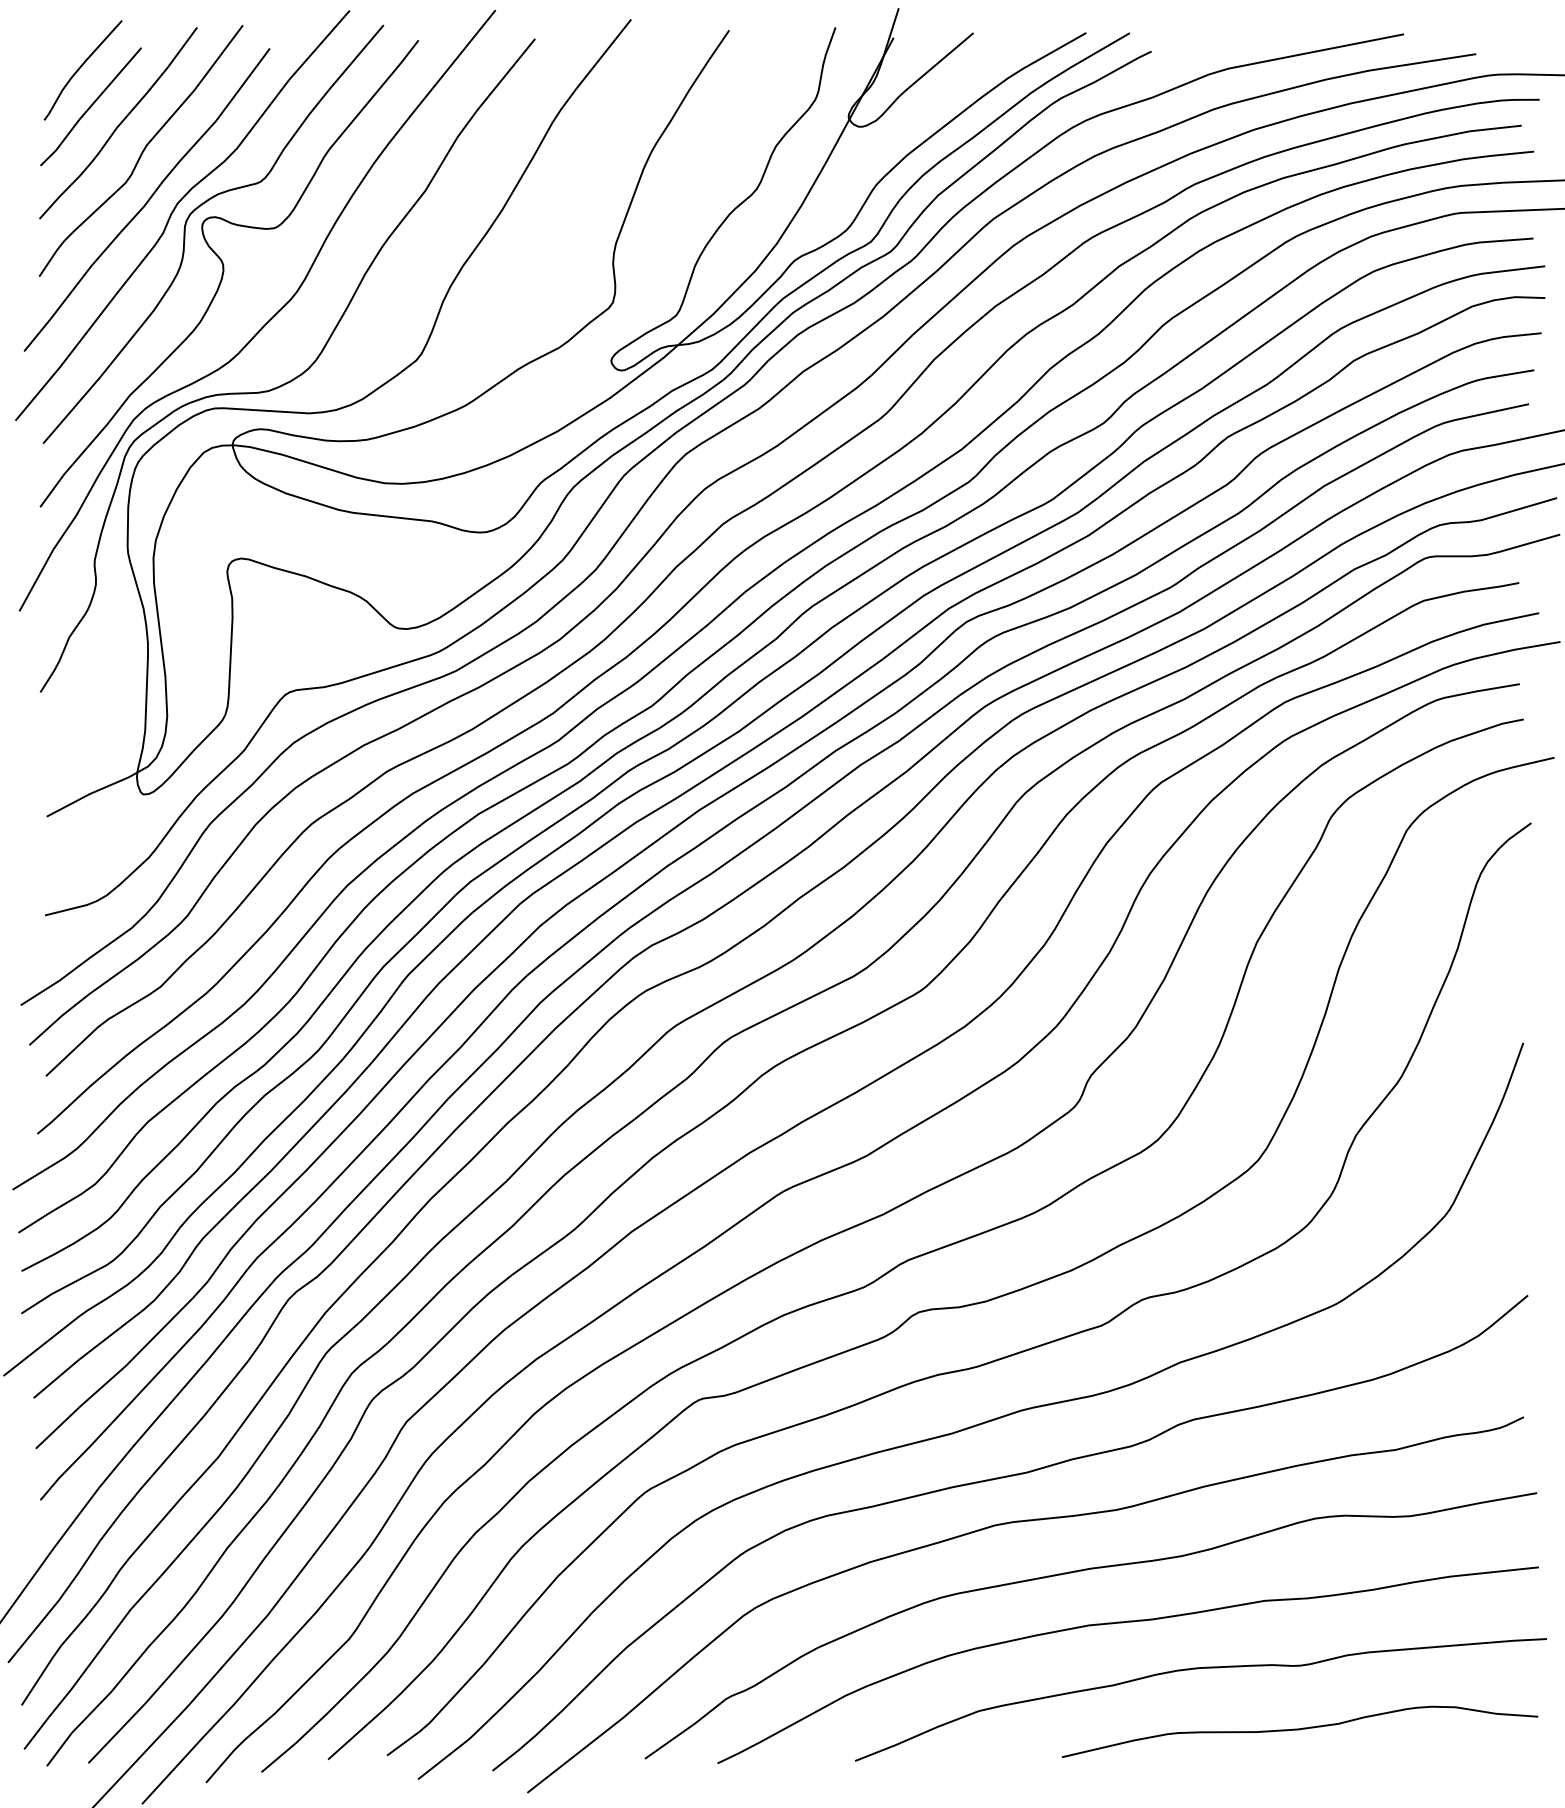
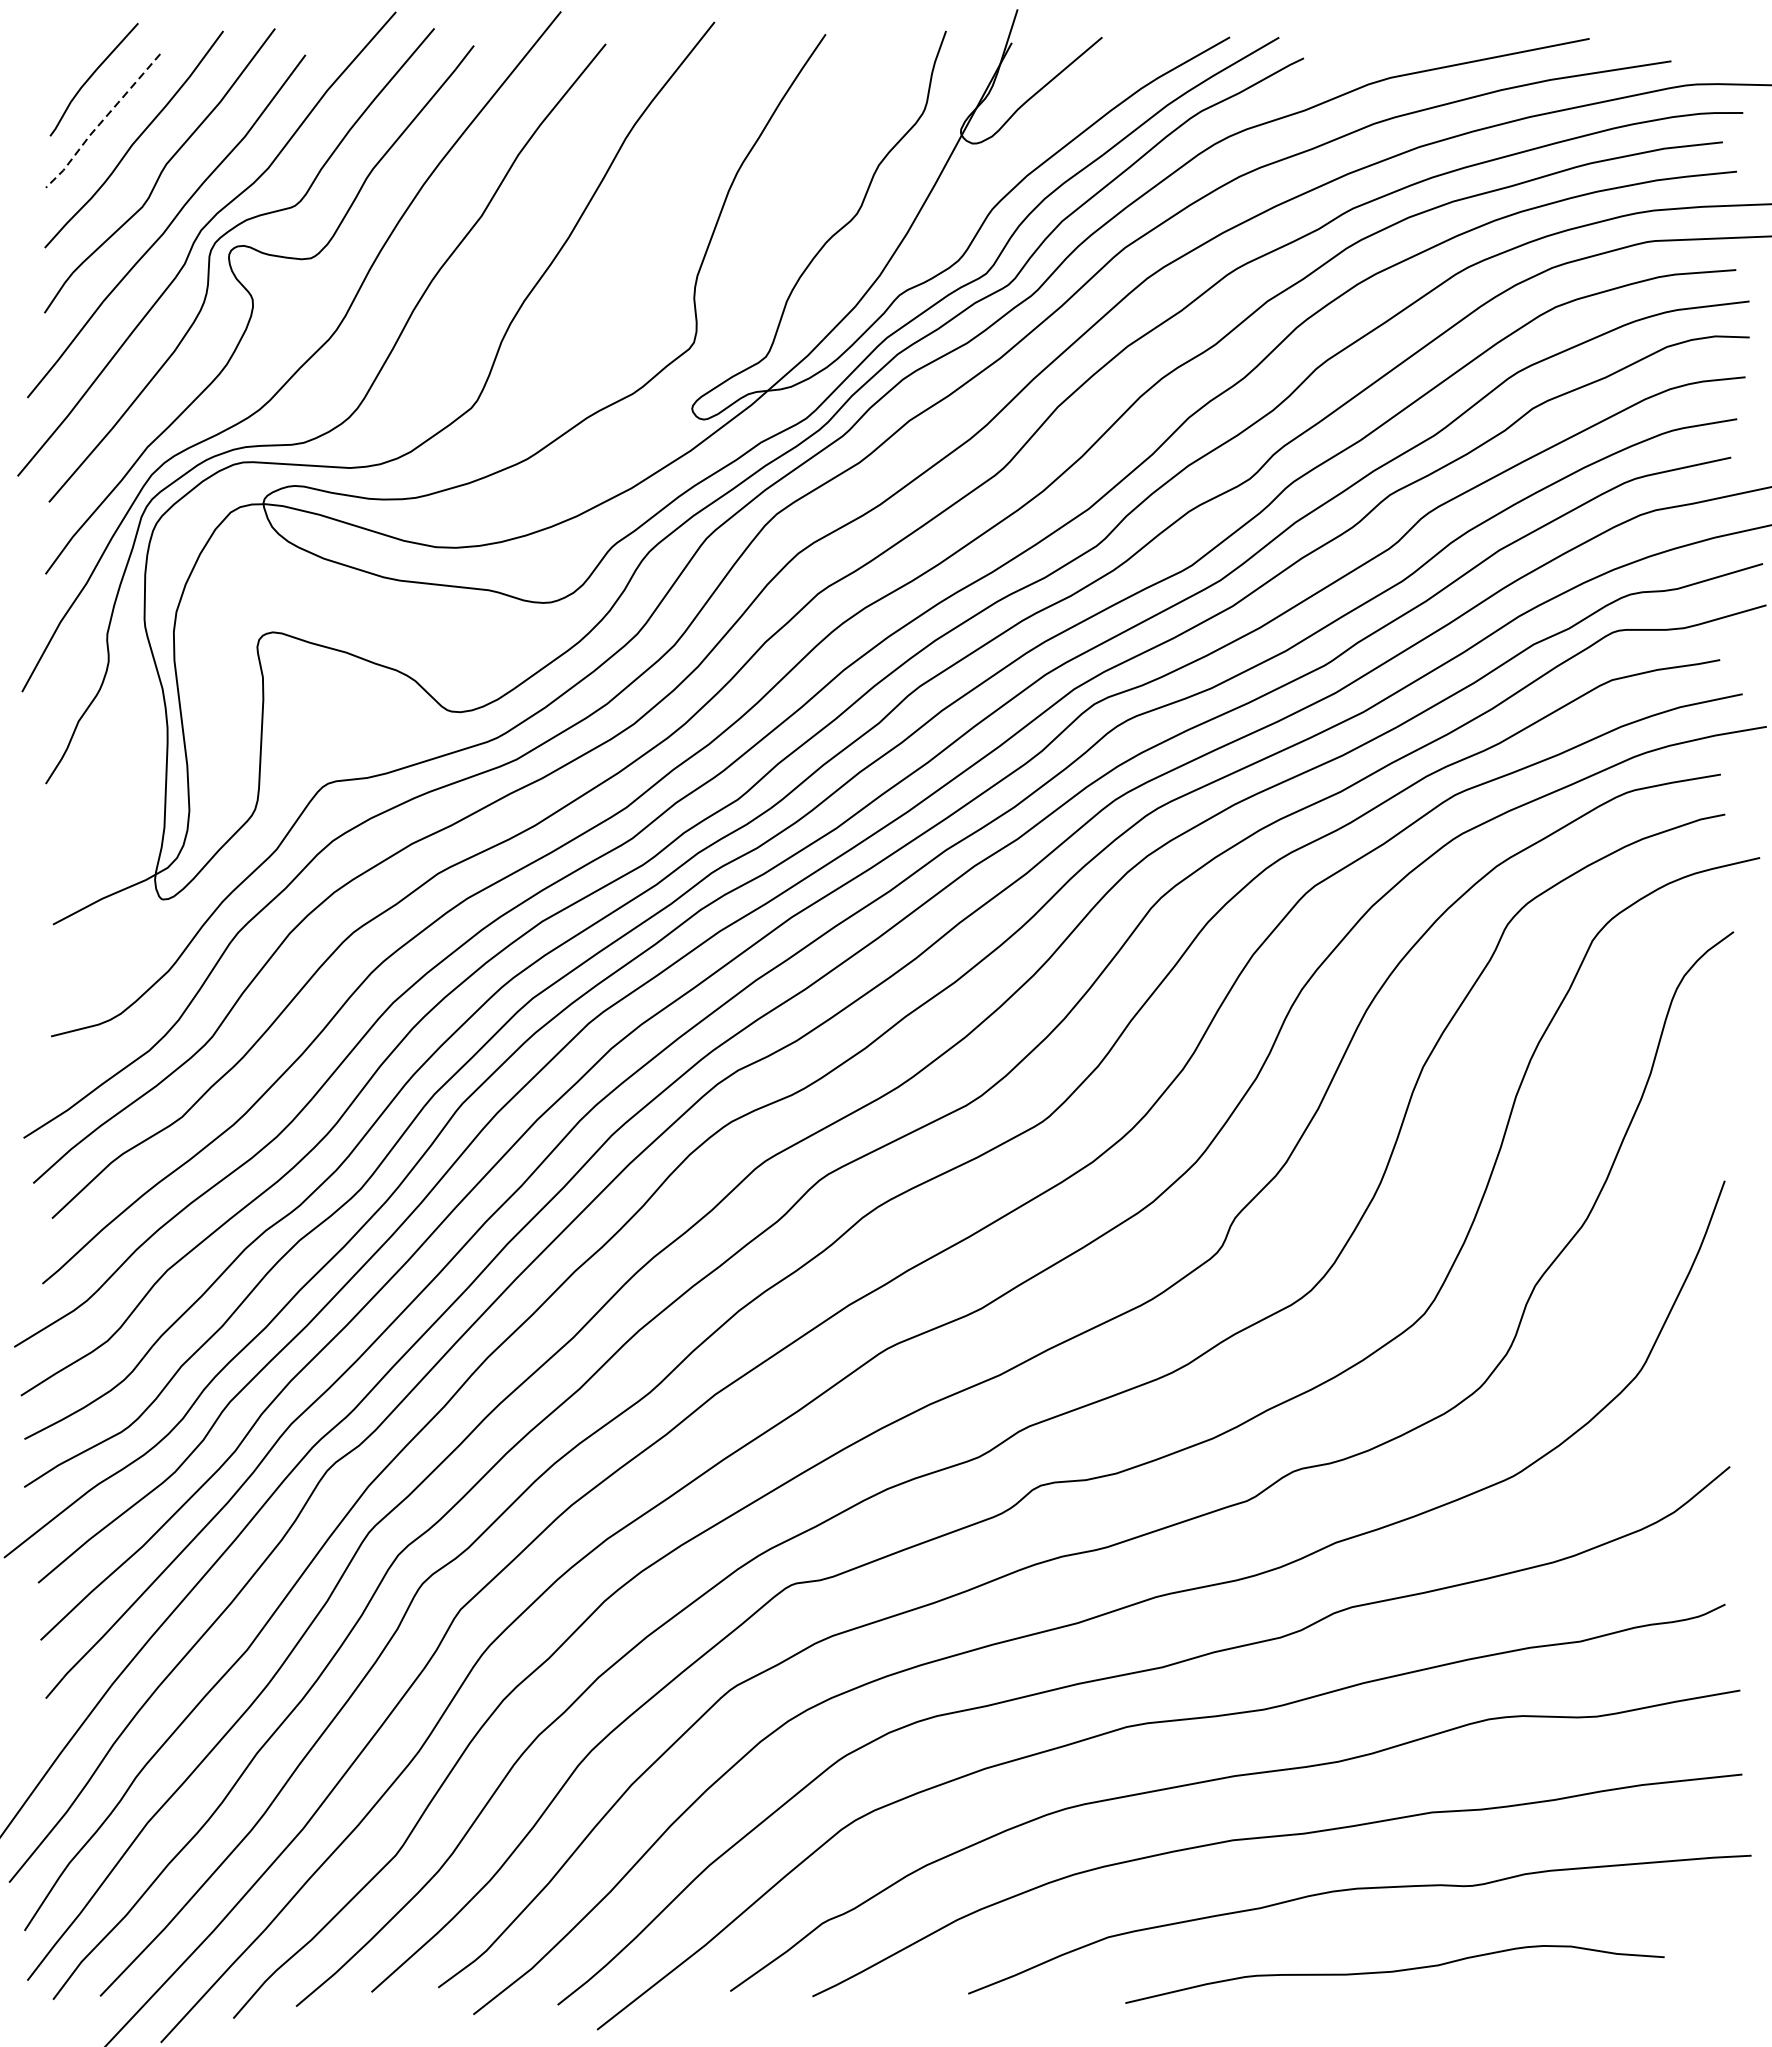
line: (89, 107) -> (101, 121), solid -> dashed
curve: (1299, 1730) -> (1394, 1972), moved

